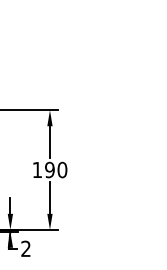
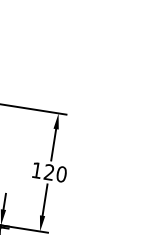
text: (49, 170) -> (48, 172), 190 -> 120

